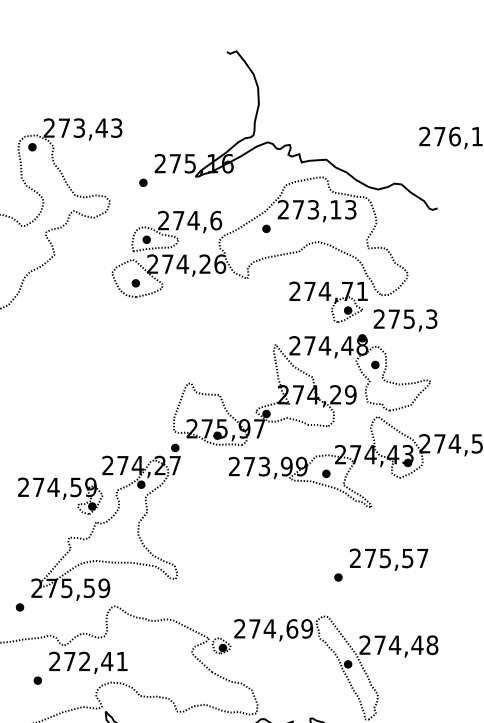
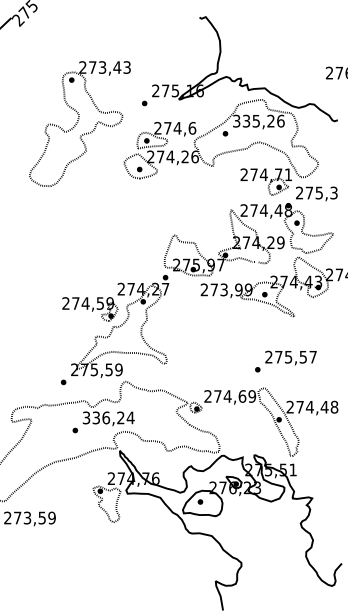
text: (316, 208) -> (258, 120), 273,13 -> 335,26
text: (380, 564) -> (285, 361), moved
text: (88, 660) -> (108, 417), 272,41 -> 336,24

